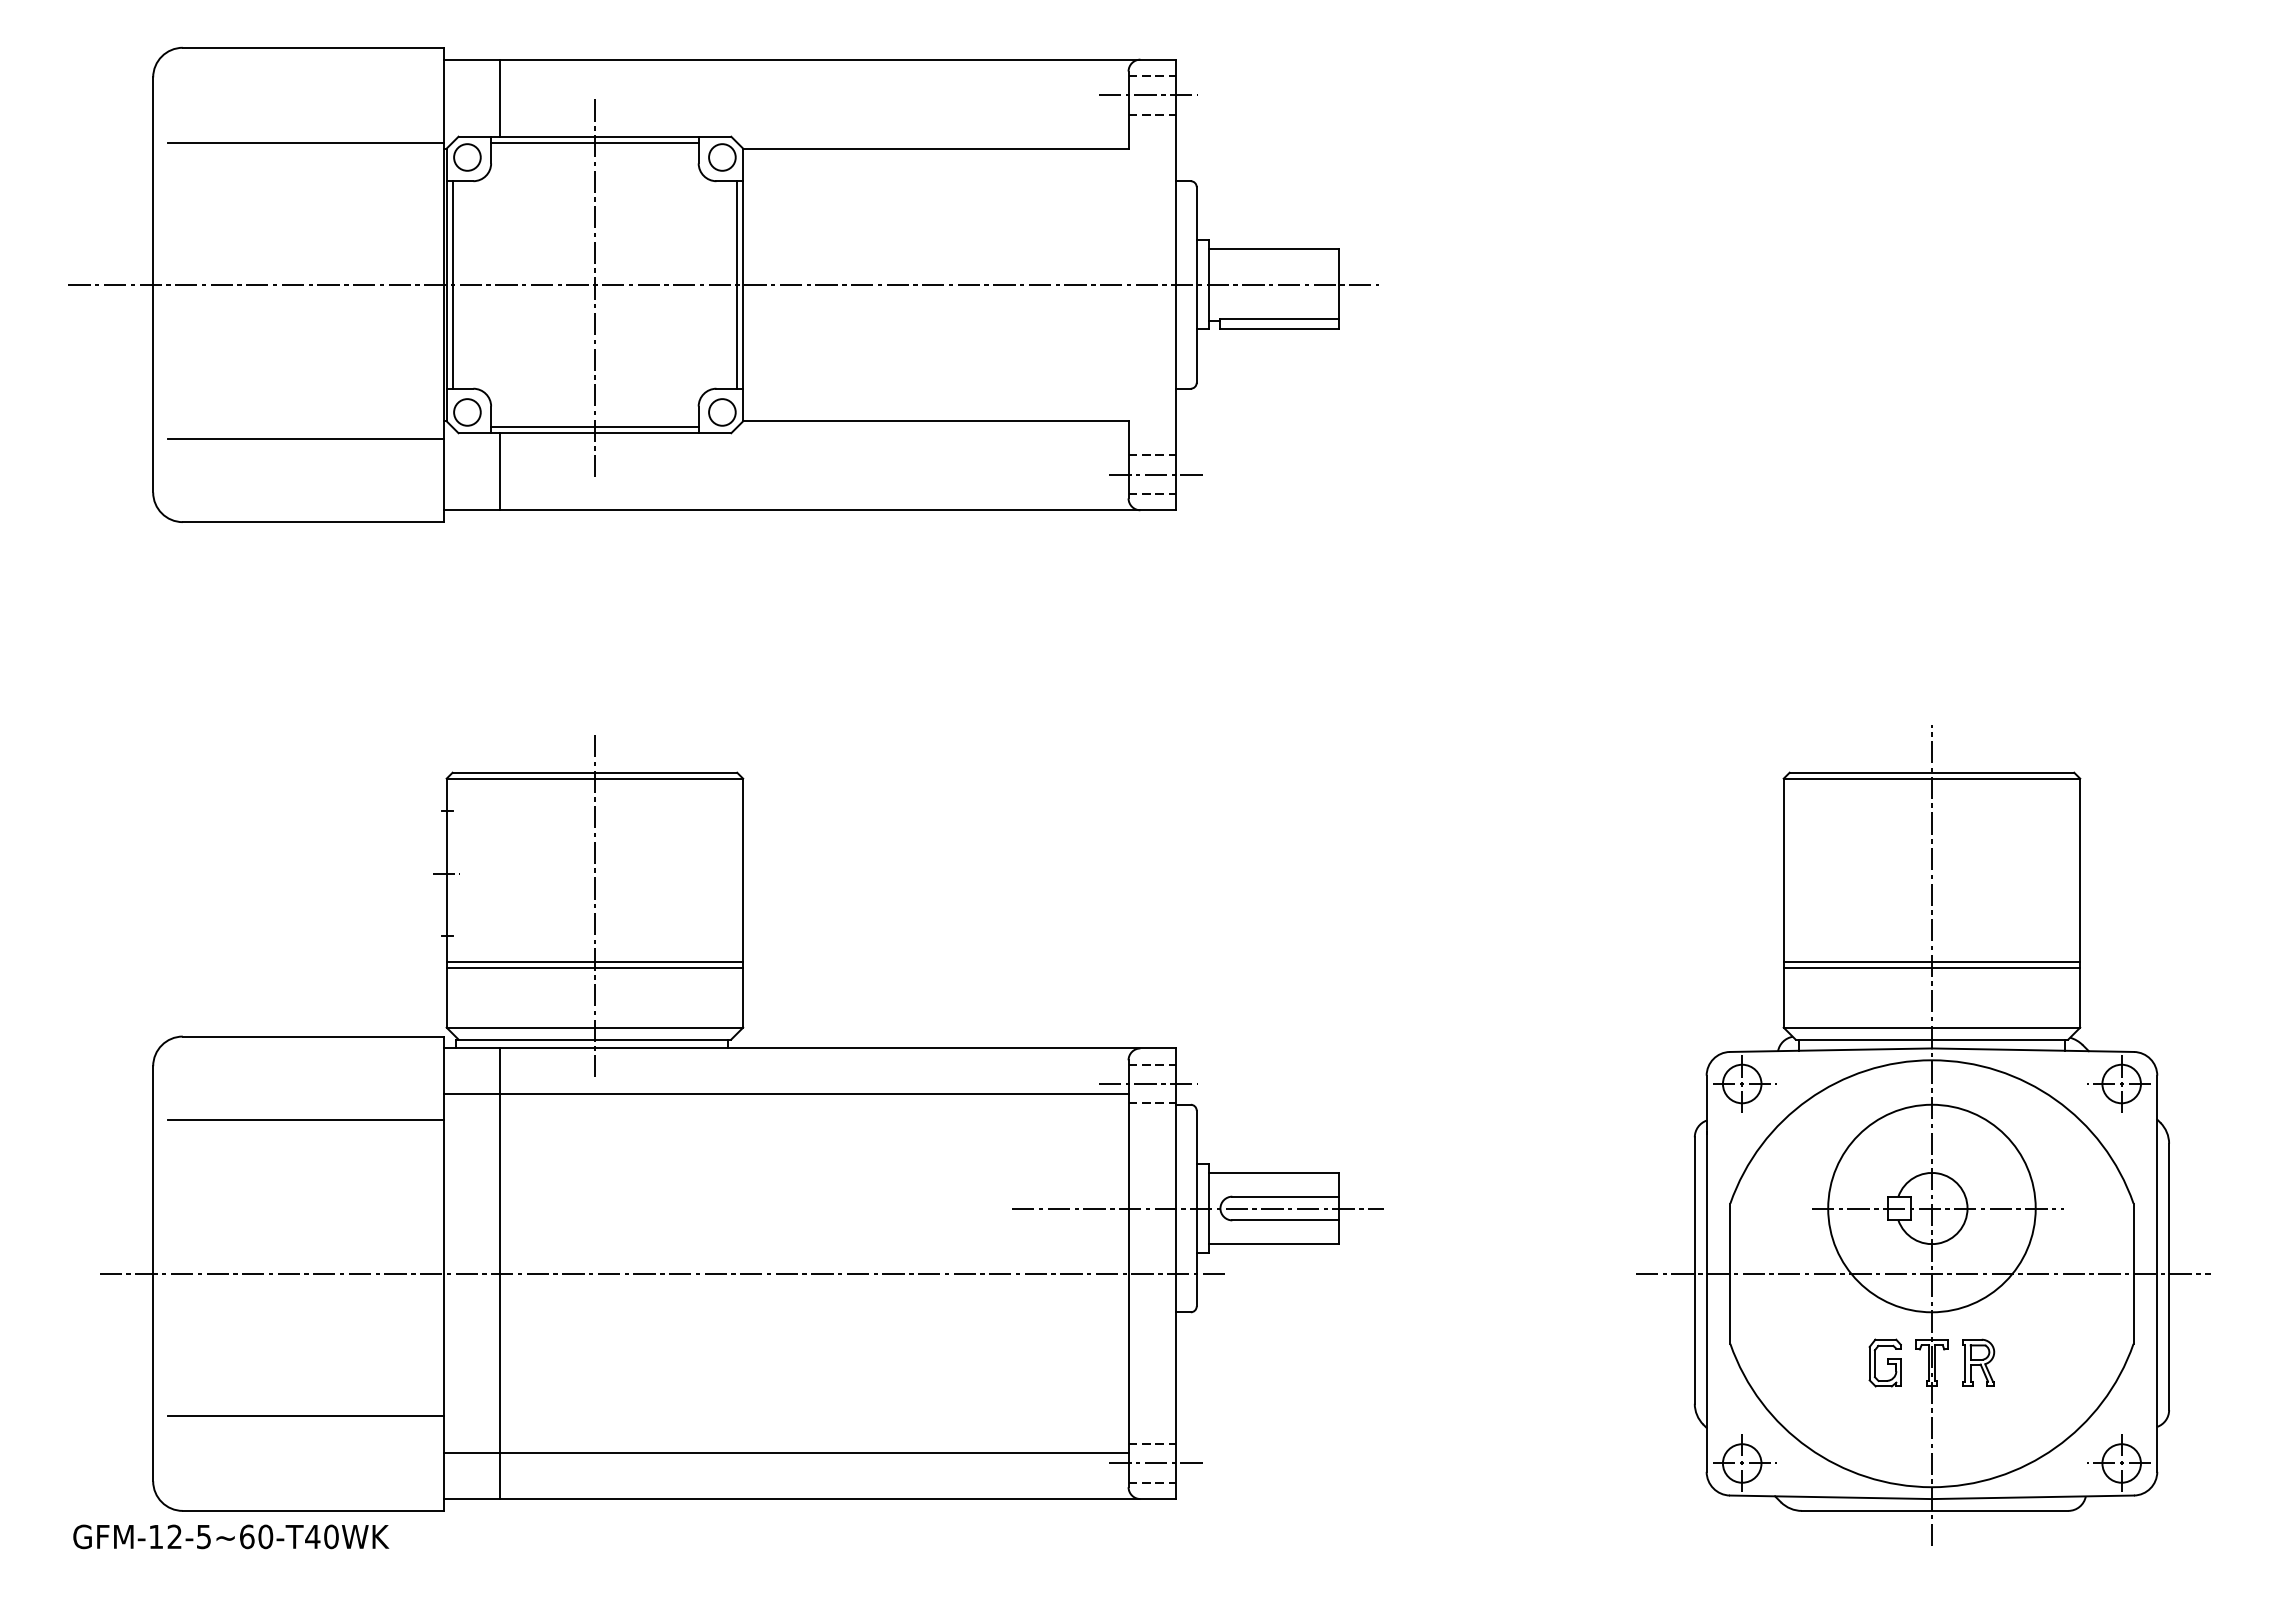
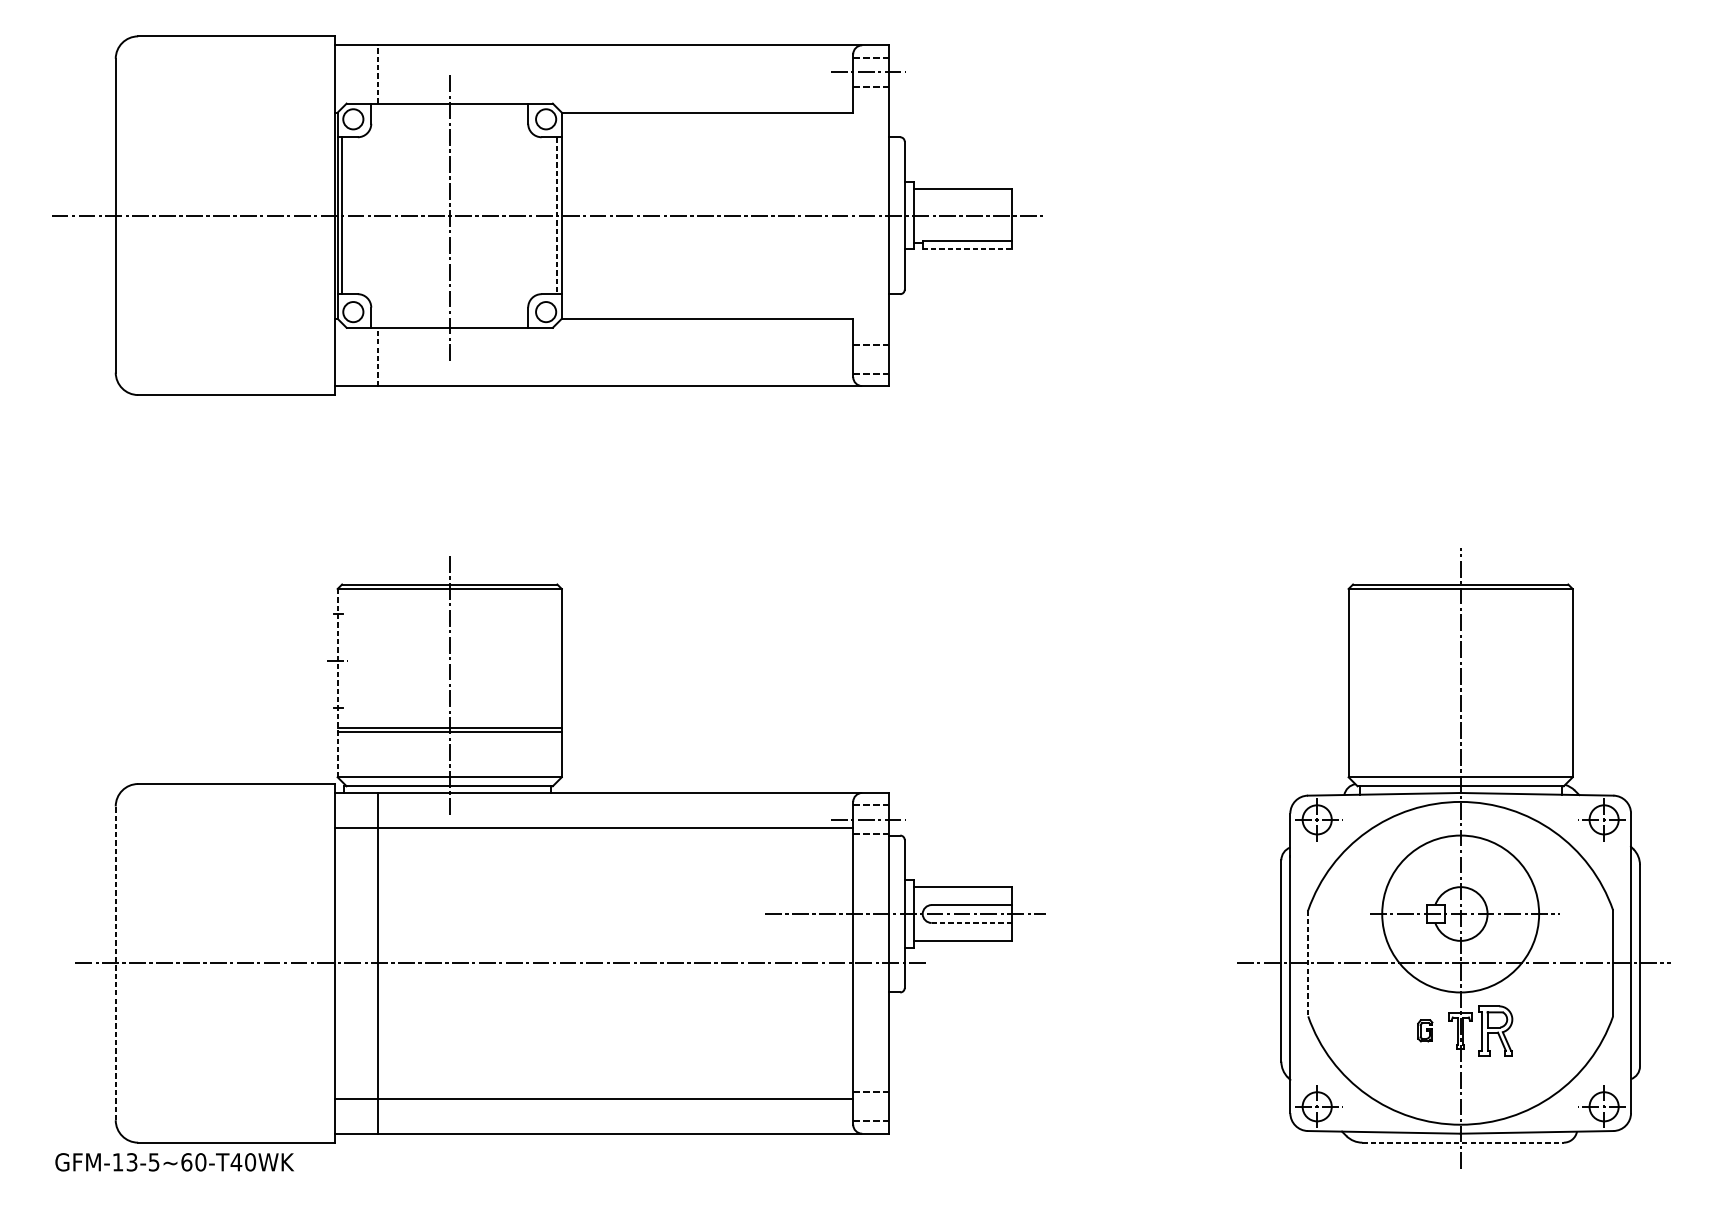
line: (500, 98) -> (378, 74), solid -> dashed
line: (305, 142) -> (230, 107), removed
line: (594, 142) -> (449, 107), removed
line: (737, 284) -> (557, 215), solid -> dashed
line: (1280, 329) -> (968, 249), solid -> dashed
line: (594, 427) -> (449, 323), removed
line: (305, 439) -> (230, 332), removed
line: (500, 471) -> (378, 356), solid -> dashed
line: (1155, 474) -> (873, 359), removed
line: (446, 903) -> (337, 683), solid -> dashed
line: (1931, 962) -> (1460, 728), removed
line: (1931, 968) -> (1460, 732), removed
line: (305, 1119) -> (230, 846), removed
line: (1286, 1220) -> (972, 923), solid -> dashed
line: (153, 1273) -> (115, 963), solid -> dashed
line: (1730, 1274) -> (1308, 963), solid -> dashed
part: (1884, 1362) -> (1424, 1030), size x0.6
part: (1978, 1362) -> (1495, 1030), size x1.4
line: (305, 1416) -> (230, 1071), removed
line: (1155, 1463) -> (873, 1106), removed
line: (1935, 1510) -> (1463, 1142), solid -> dashed
text: (174, 1537) -> (131, 1162), GFM-12-5~60-T40WK -> GFM-13-5~60-T40WK

